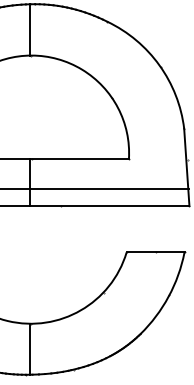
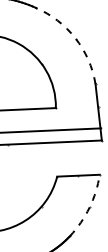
arc: (159, 65) -> (75, 38), solid -> dashed
arc: (168, 296) -> (89, 207), solid -> dashed

